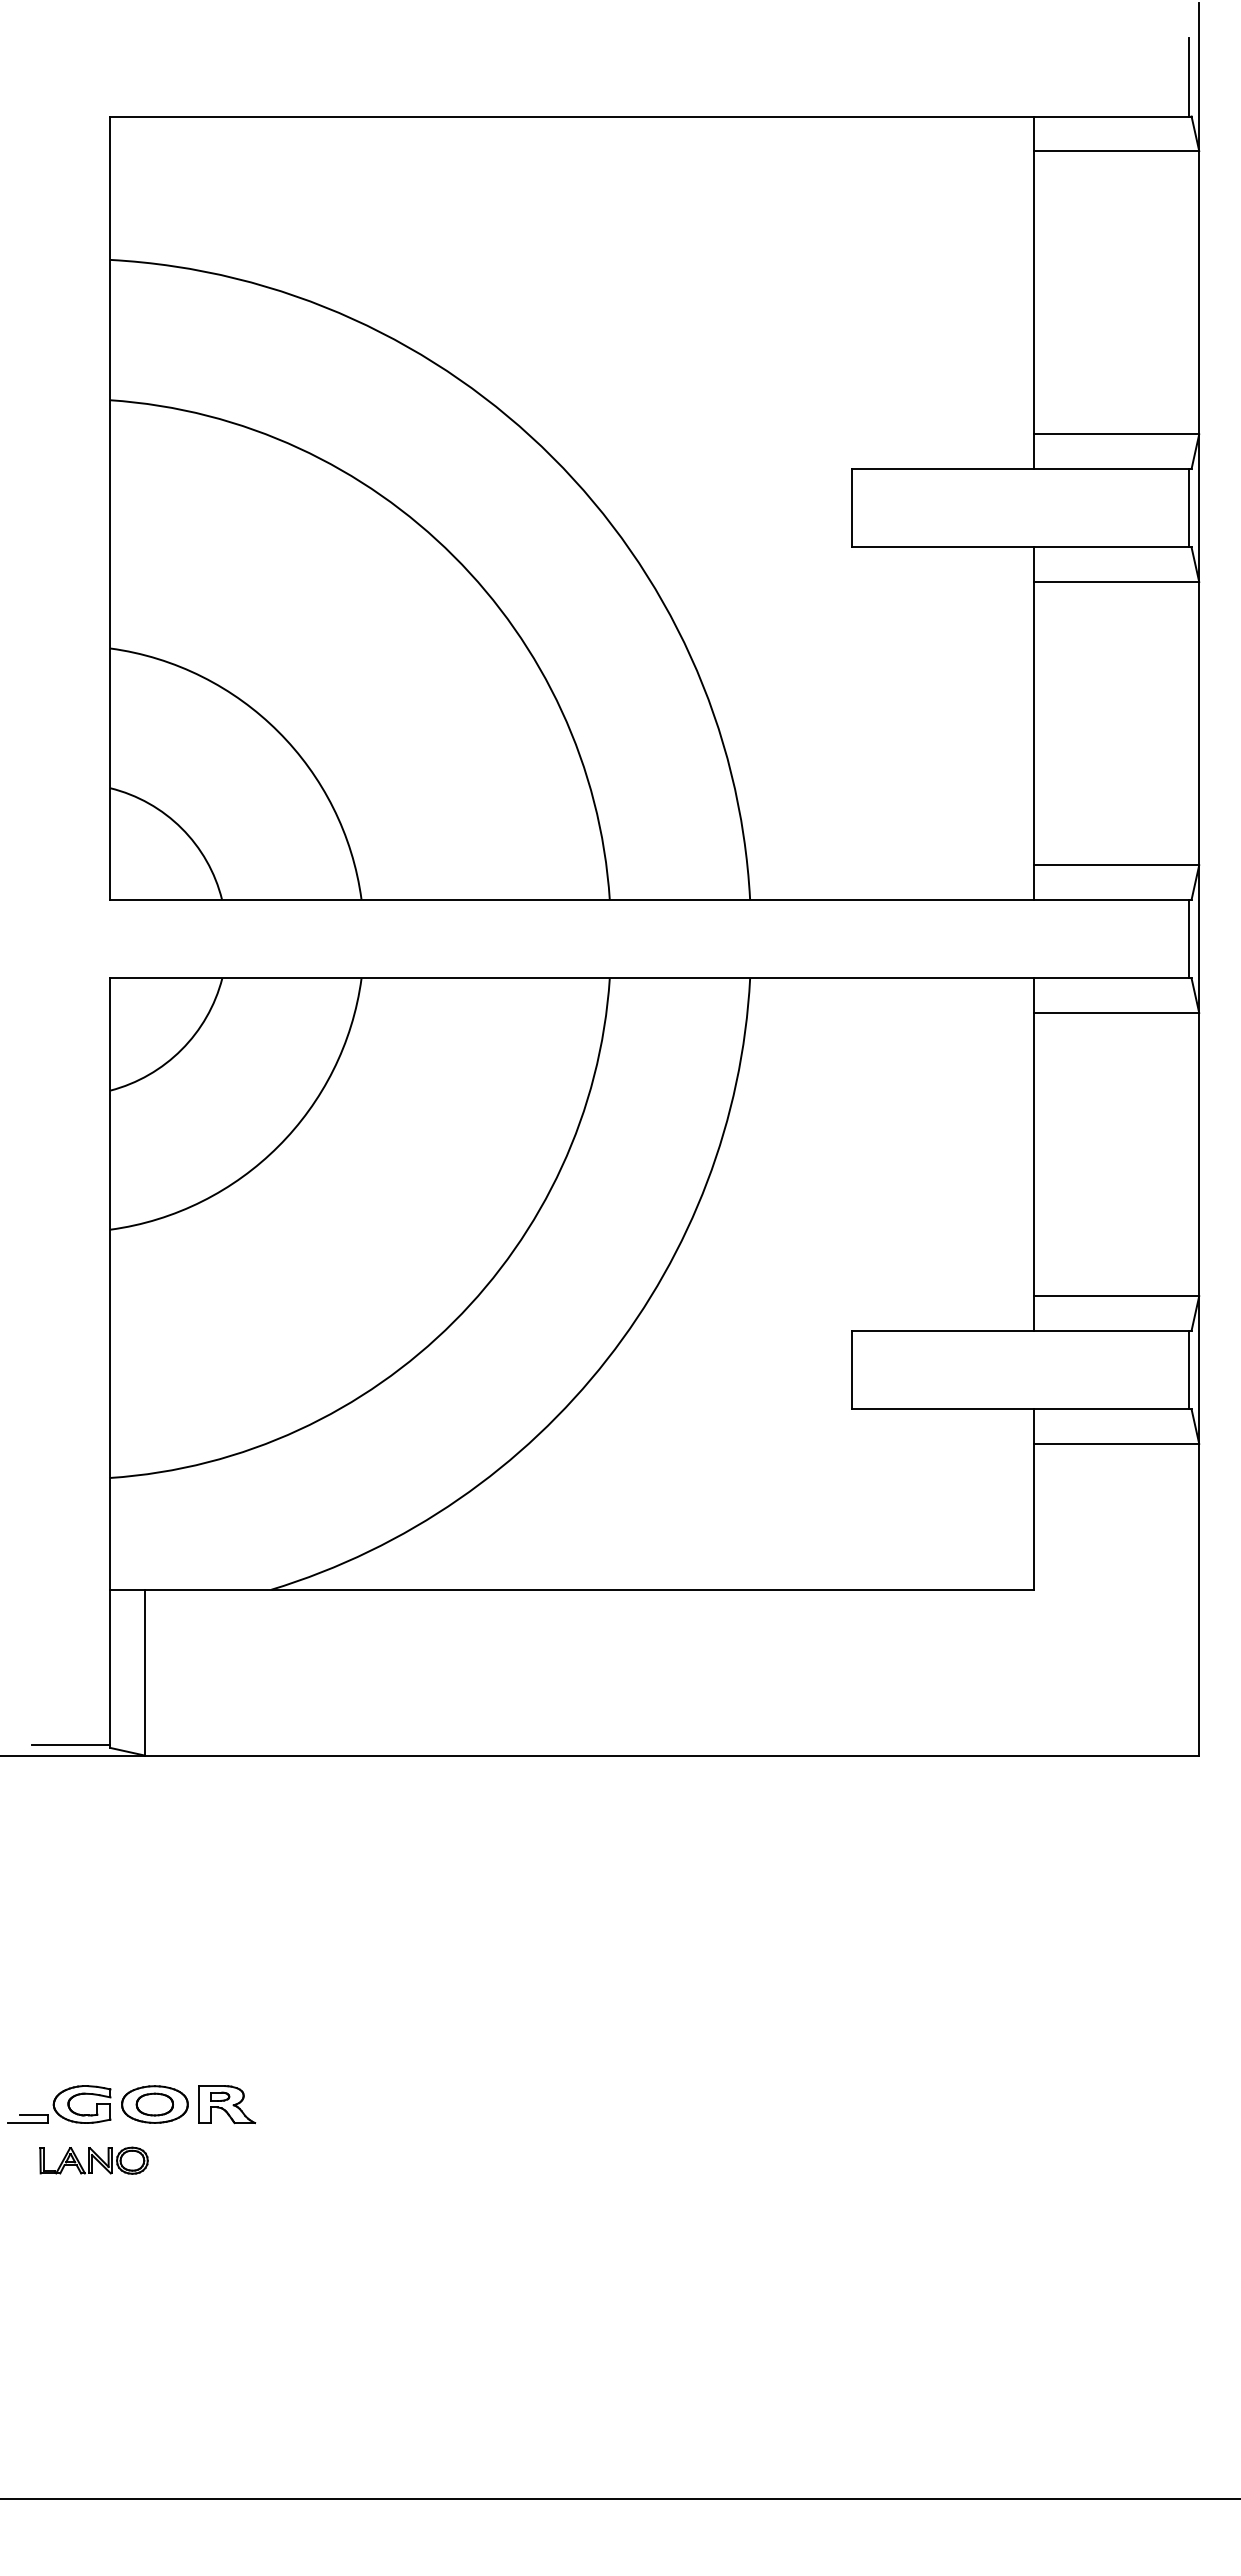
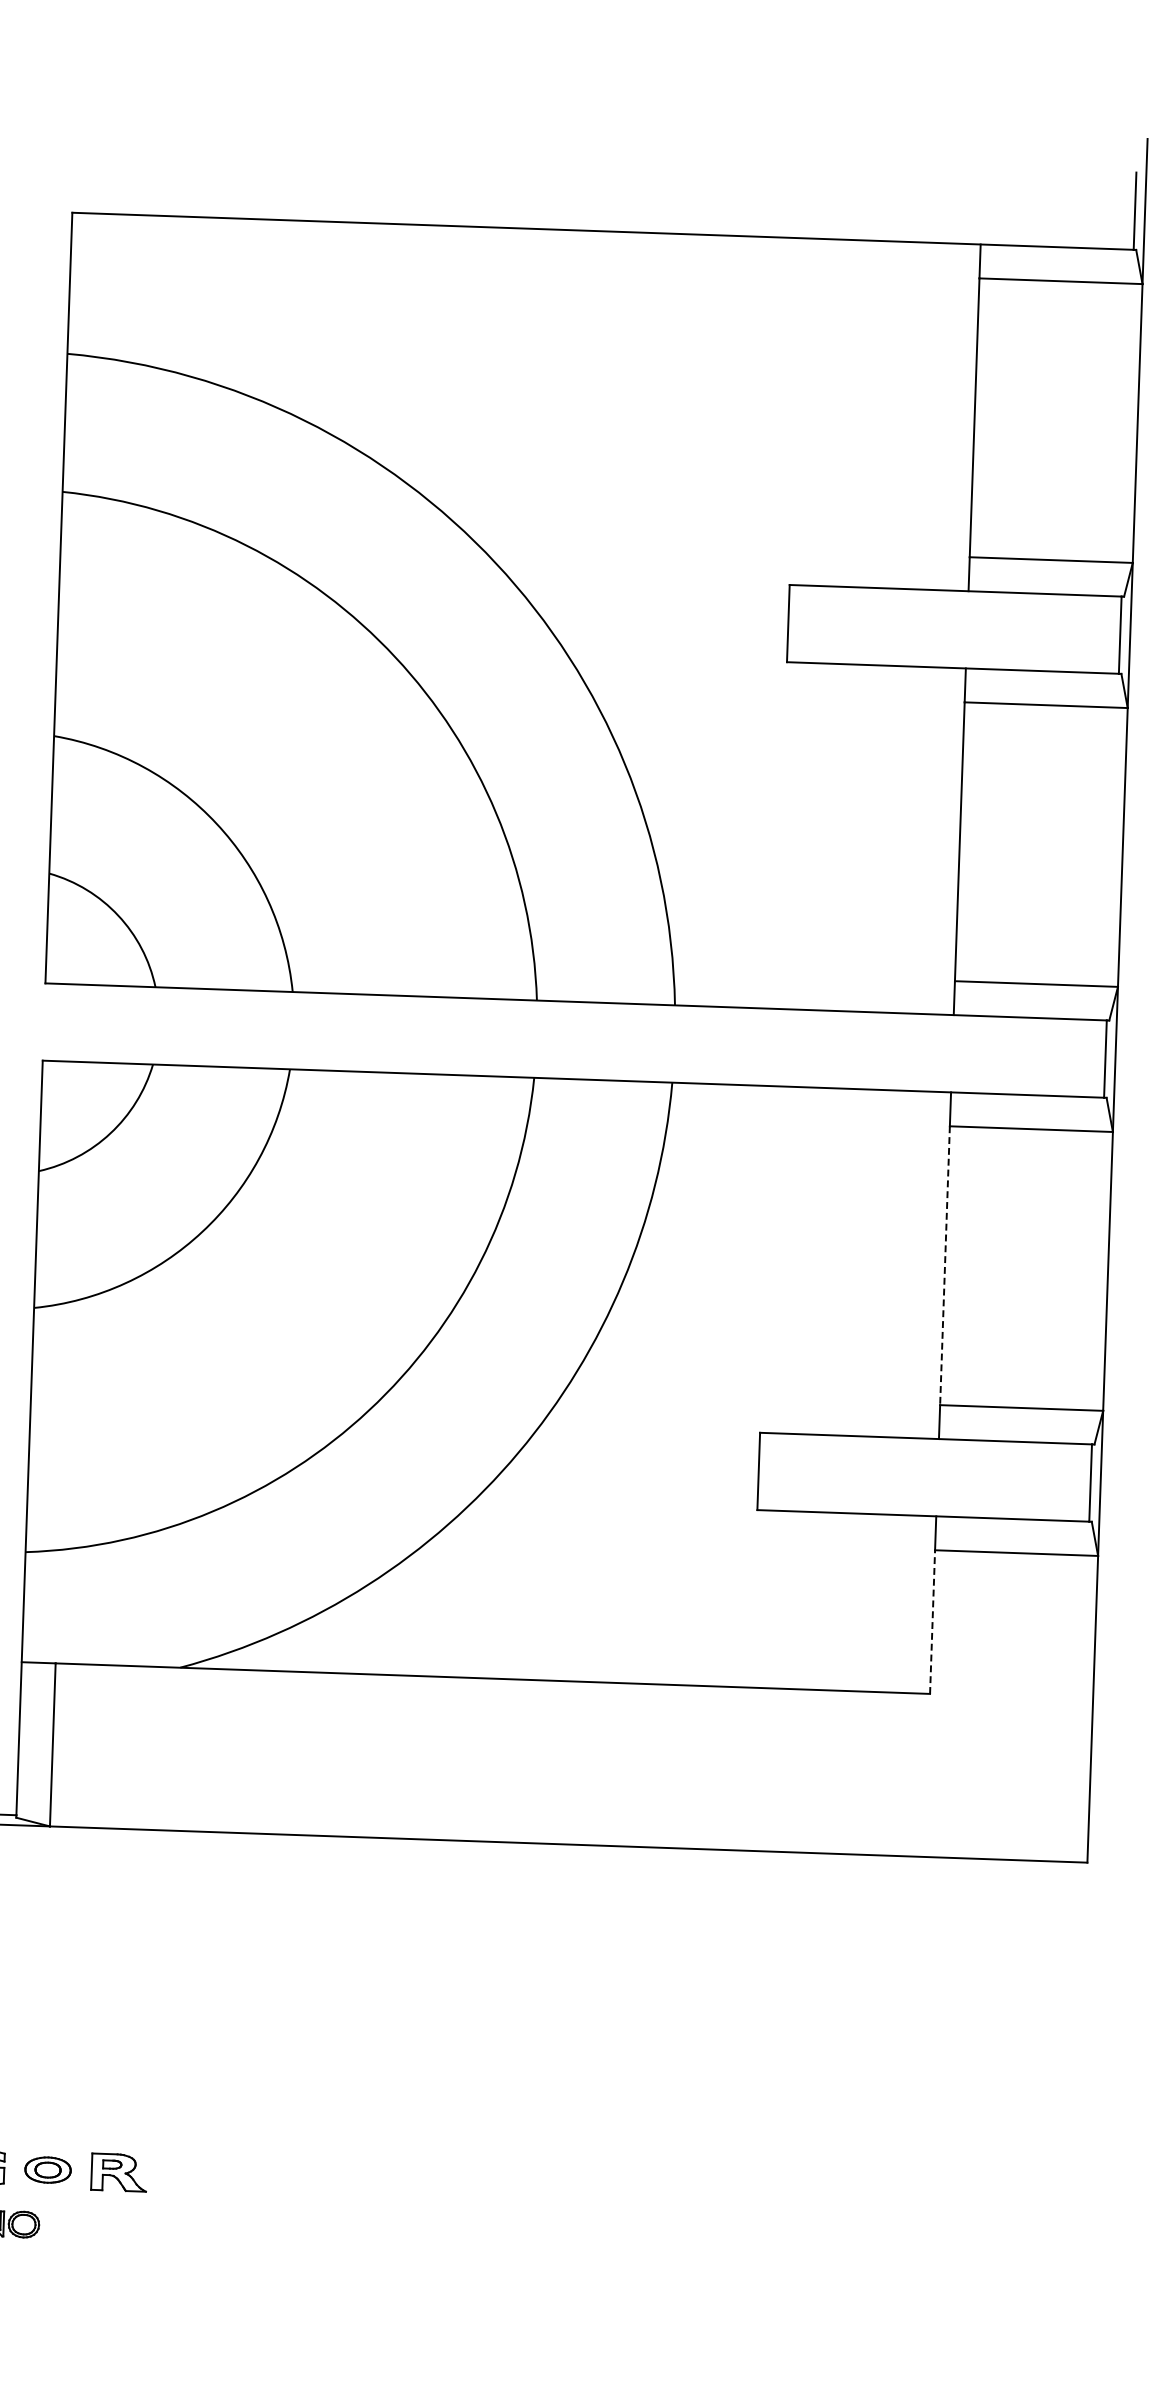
line: (1033, 1154) -> (945, 1265), solid -> dashed
line: (1033, 1516) -> (932, 1621), solid -> dashed
part: (154, 2104) -> (47, 2170), size x0.7

